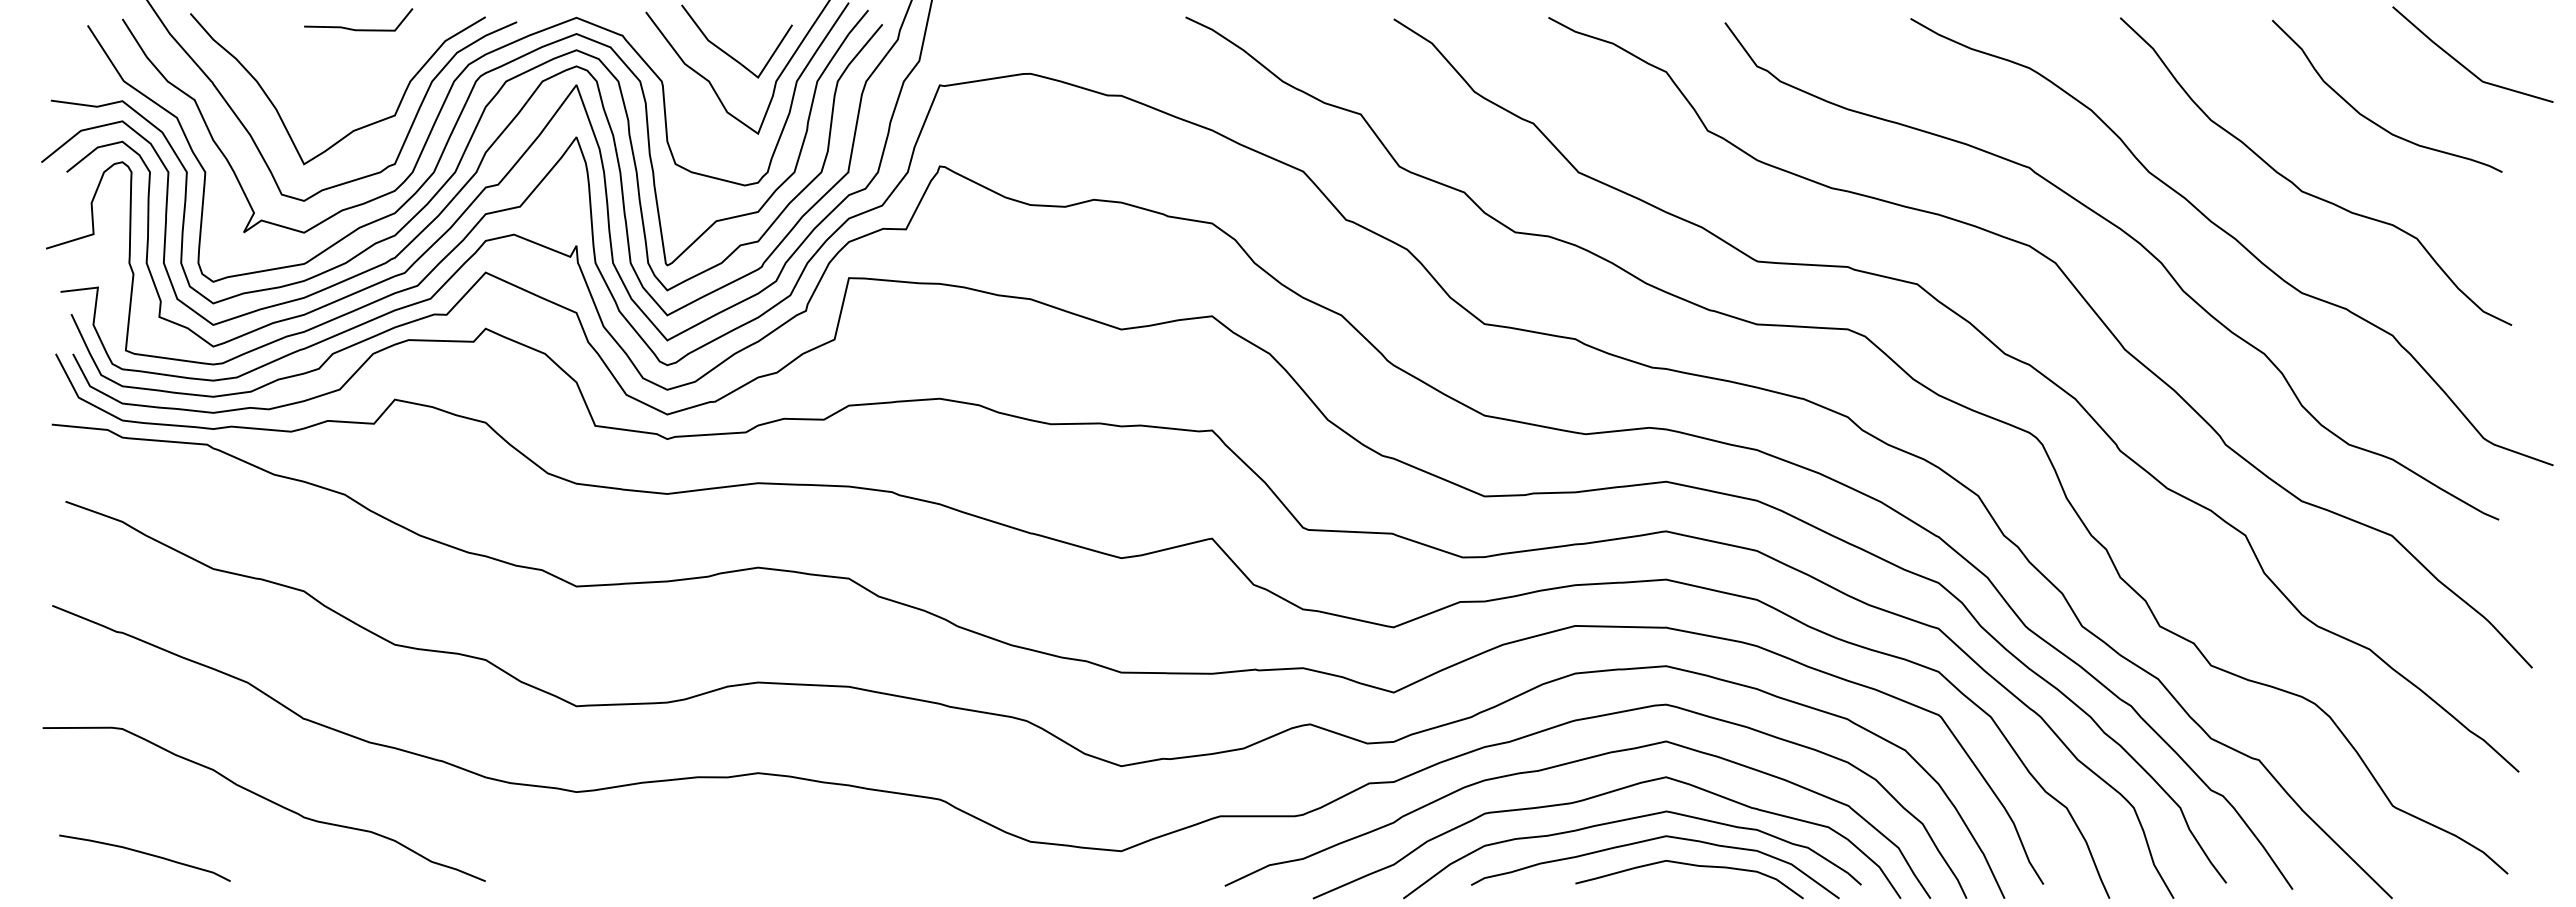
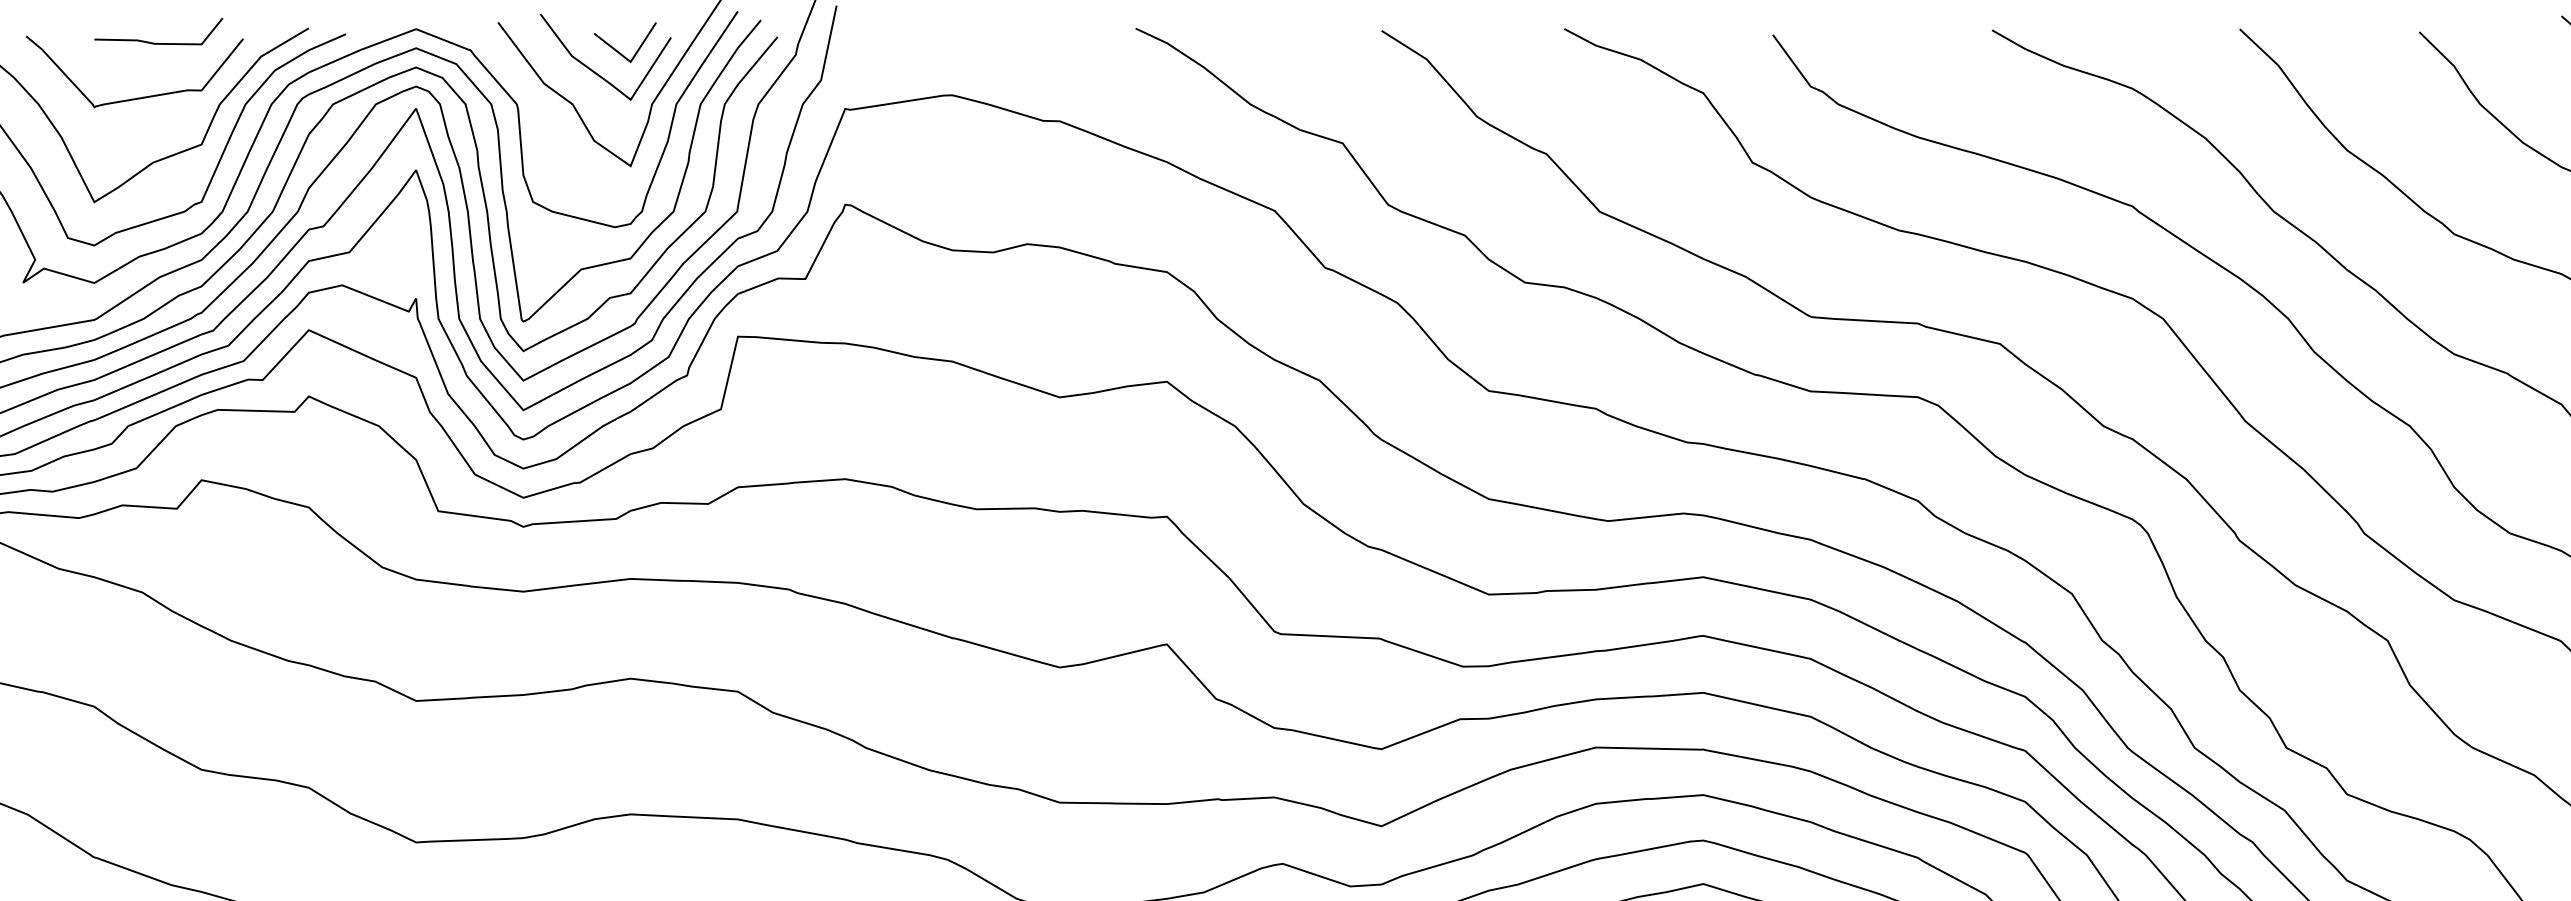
line: (748, 36) -> (619, 51), added
curve: (340, 75) -> (137, 97), added

